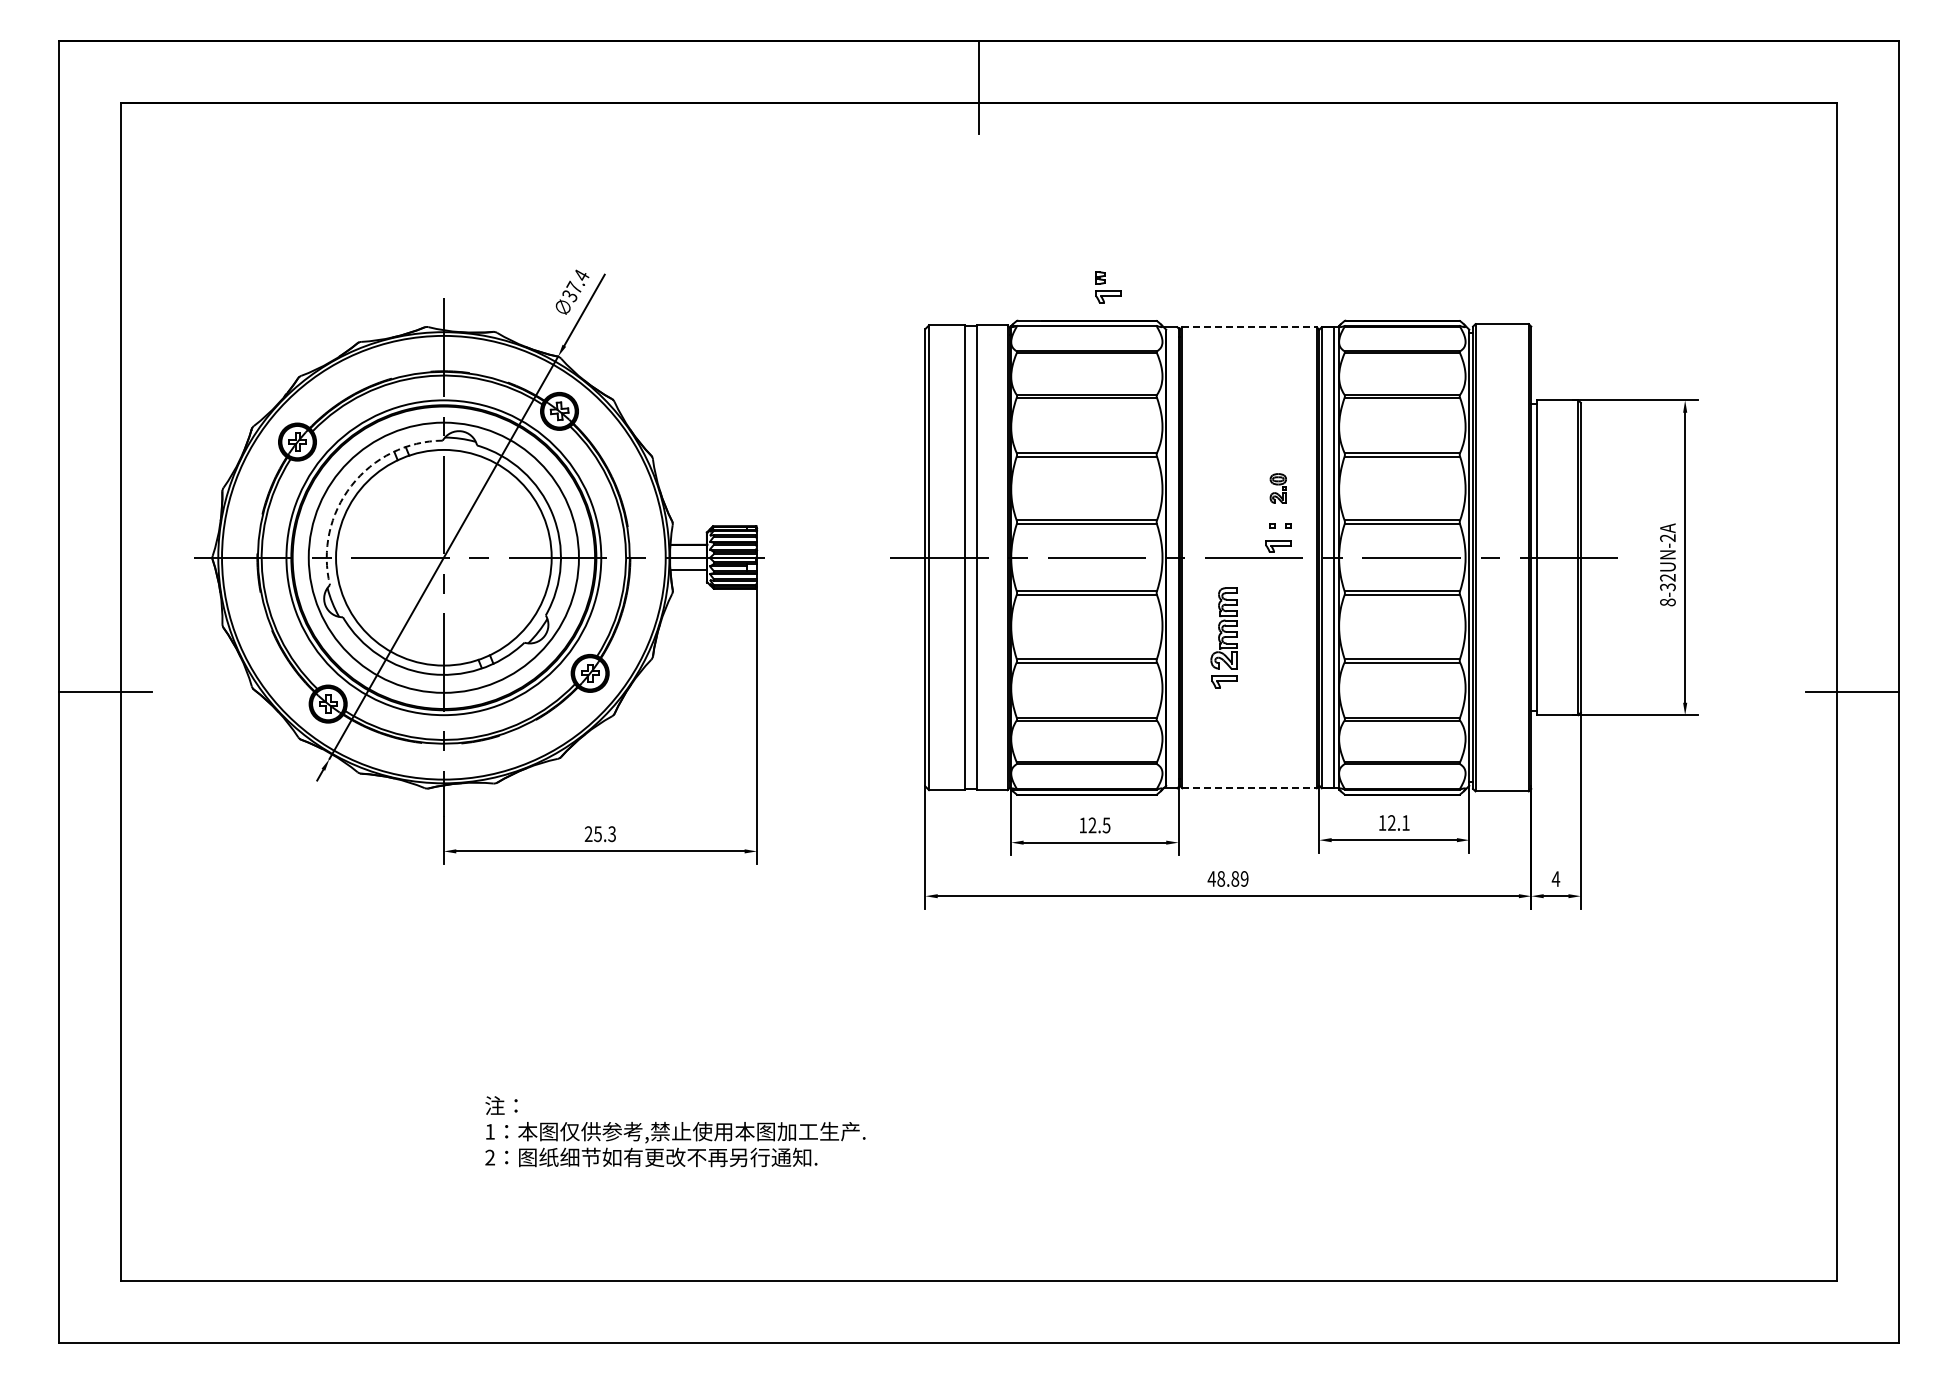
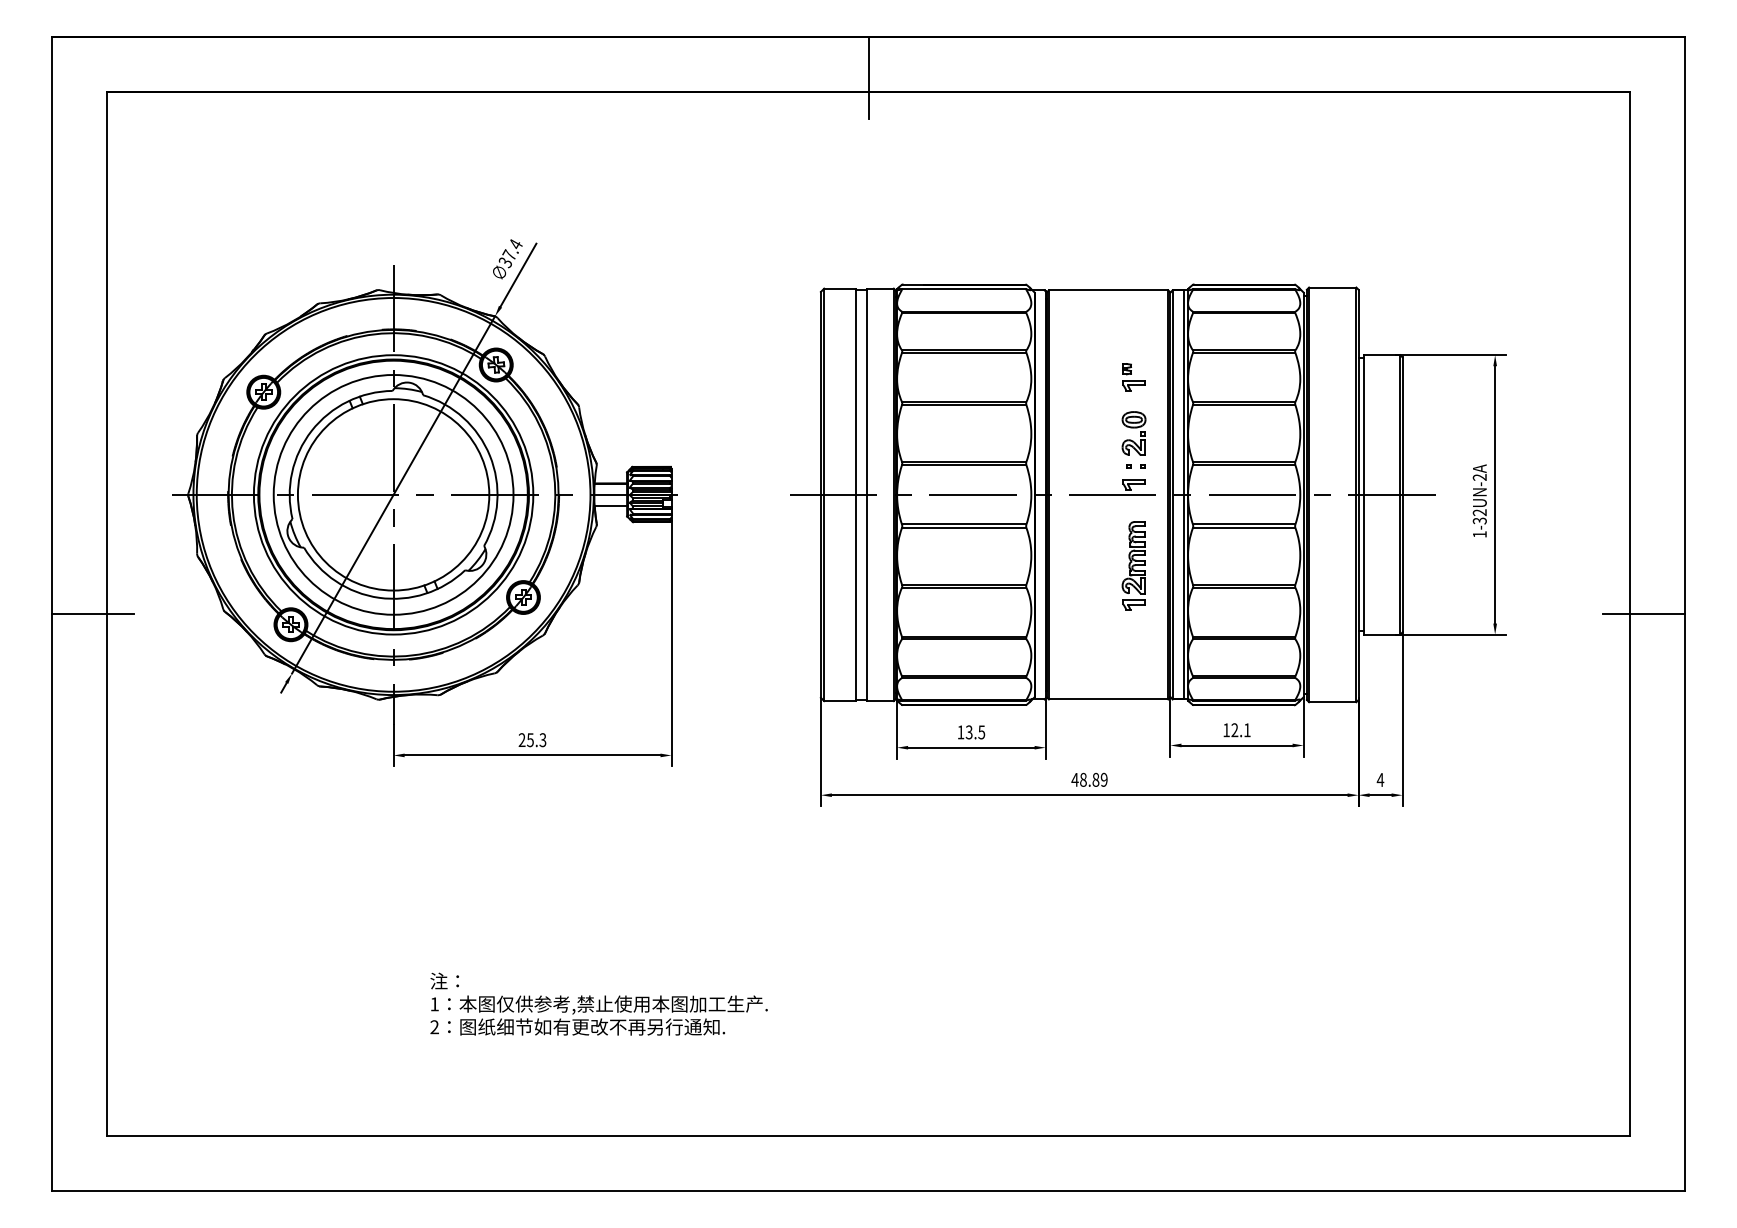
part: (1108, 287) -> (1134, 377), moved
line: (1250, 327) -> (1109, 290), dashed -> solid
arc: (351, 485) -> (311, 430), dashed -> solid
part: (1278, 488) -> (1134, 433), size x1.67
text: (1667, 602) -> (1479, 534), 8-32UN-2A -> 1-32UN-2A
part: (1223, 637) -> (1133, 565), moved
line: (1250, 788) -> (1109, 699), dashed -> solid
text: (1092, 825) -> (969, 732), 12.5 -> 13.5

